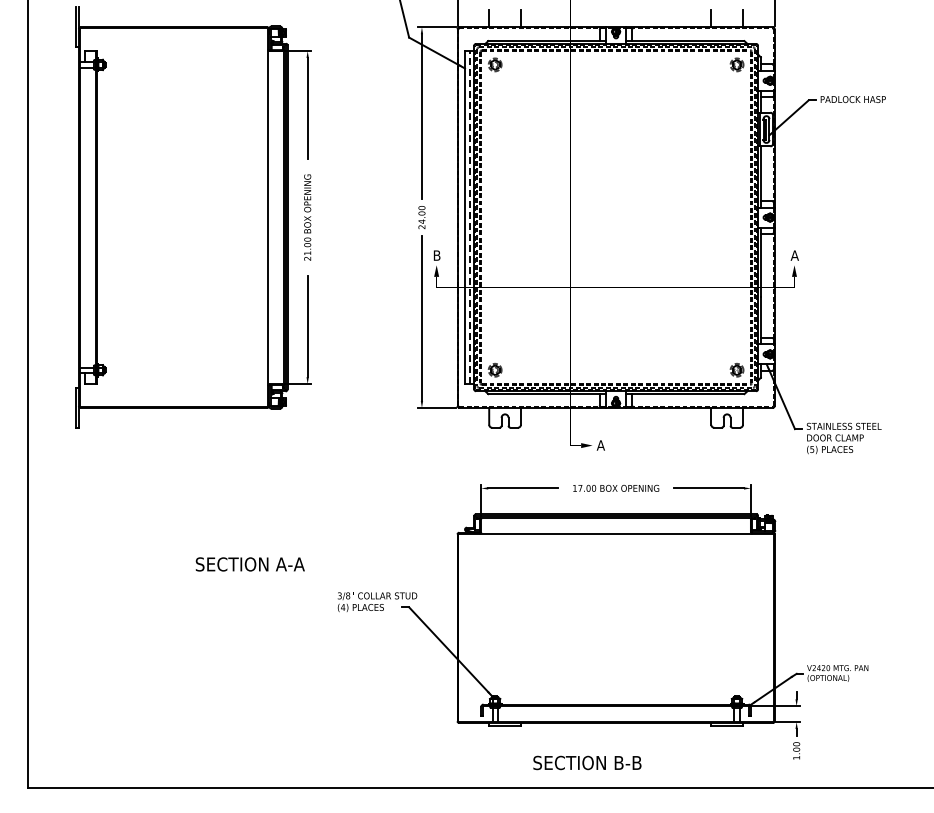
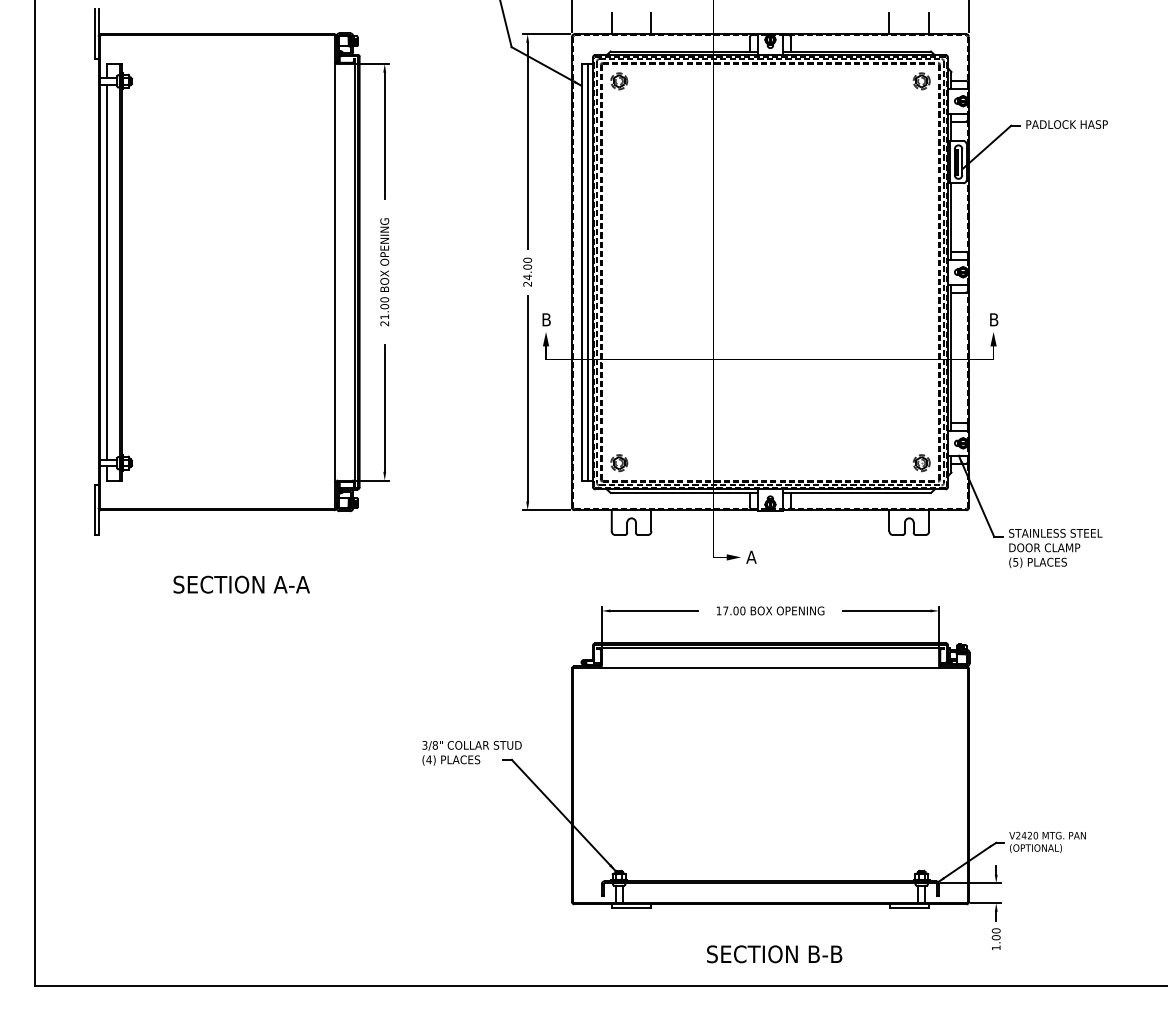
line: (85, 217) -> (106, 272), added
line: (469, 217) -> (587, 272), dashed -> solid
text: (794, 255) -> (993, 319), A -> B
text: (249, 564) -> (240, 584), moved
text: (587, 762) -> (774, 953), moved

